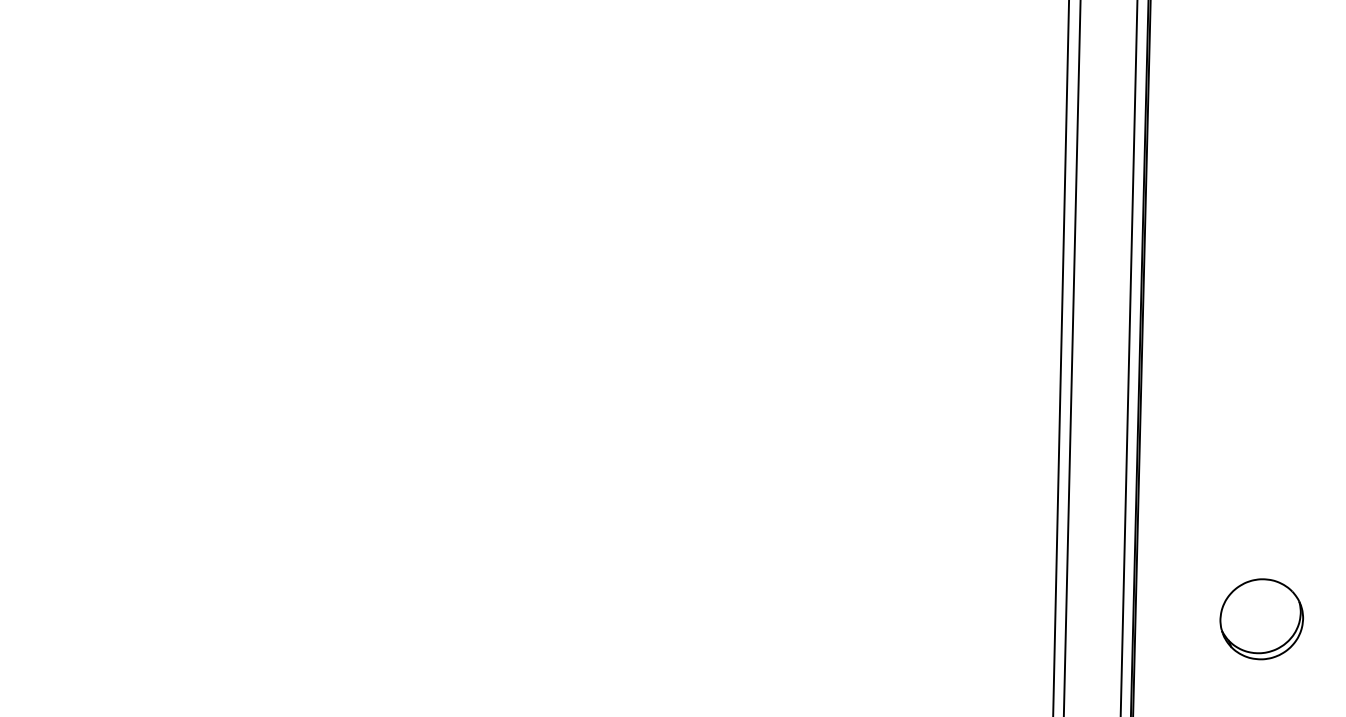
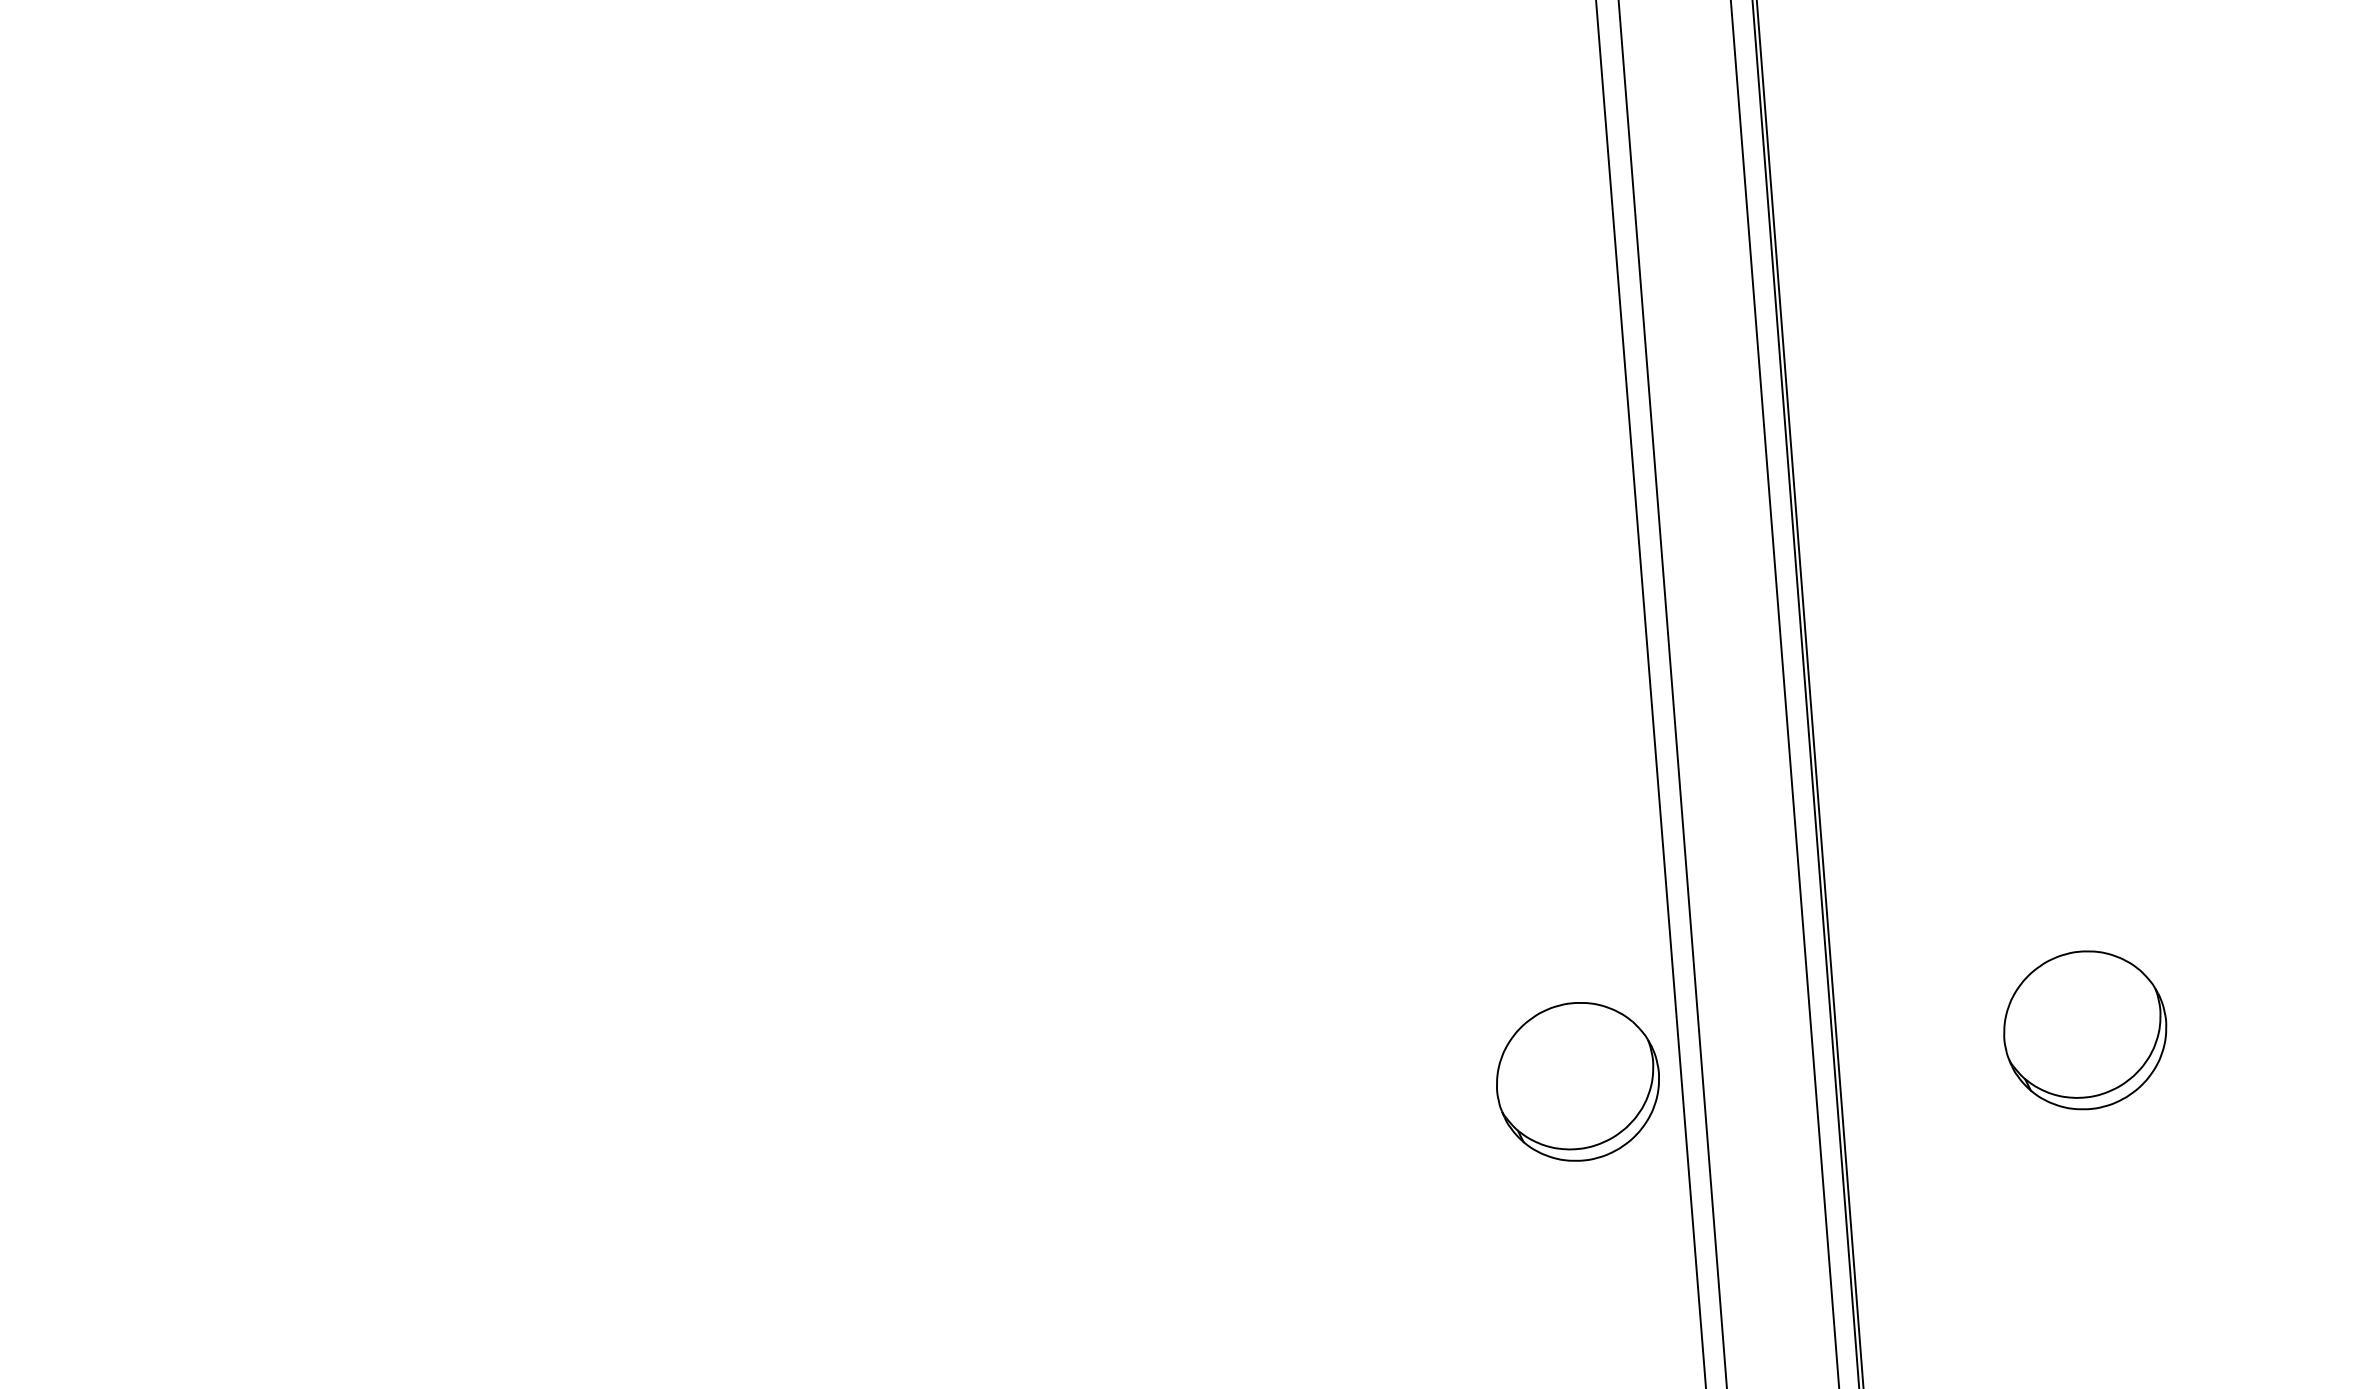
part: (1002, 619) -> (1577, 1082), added

